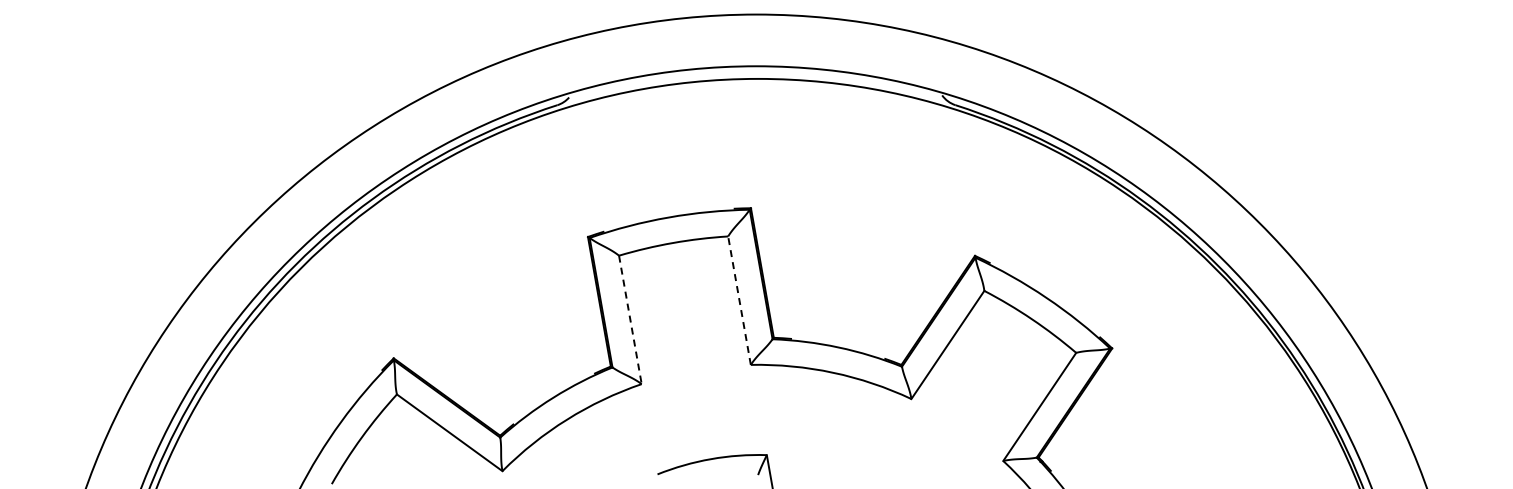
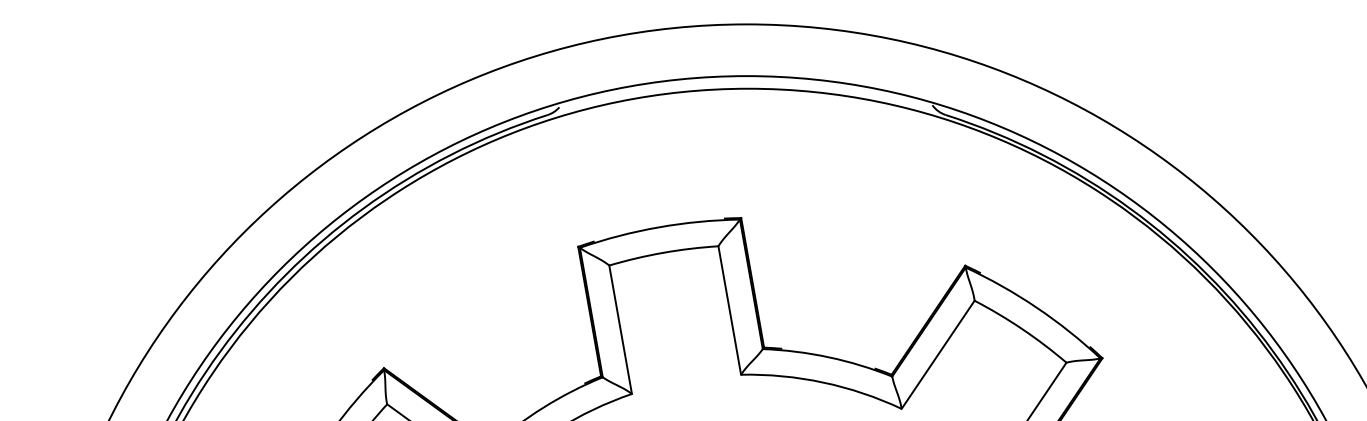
line: (739, 300) -> (729, 310), dashed -> solid
line: (630, 320) -> (620, 330), dashed -> solid

